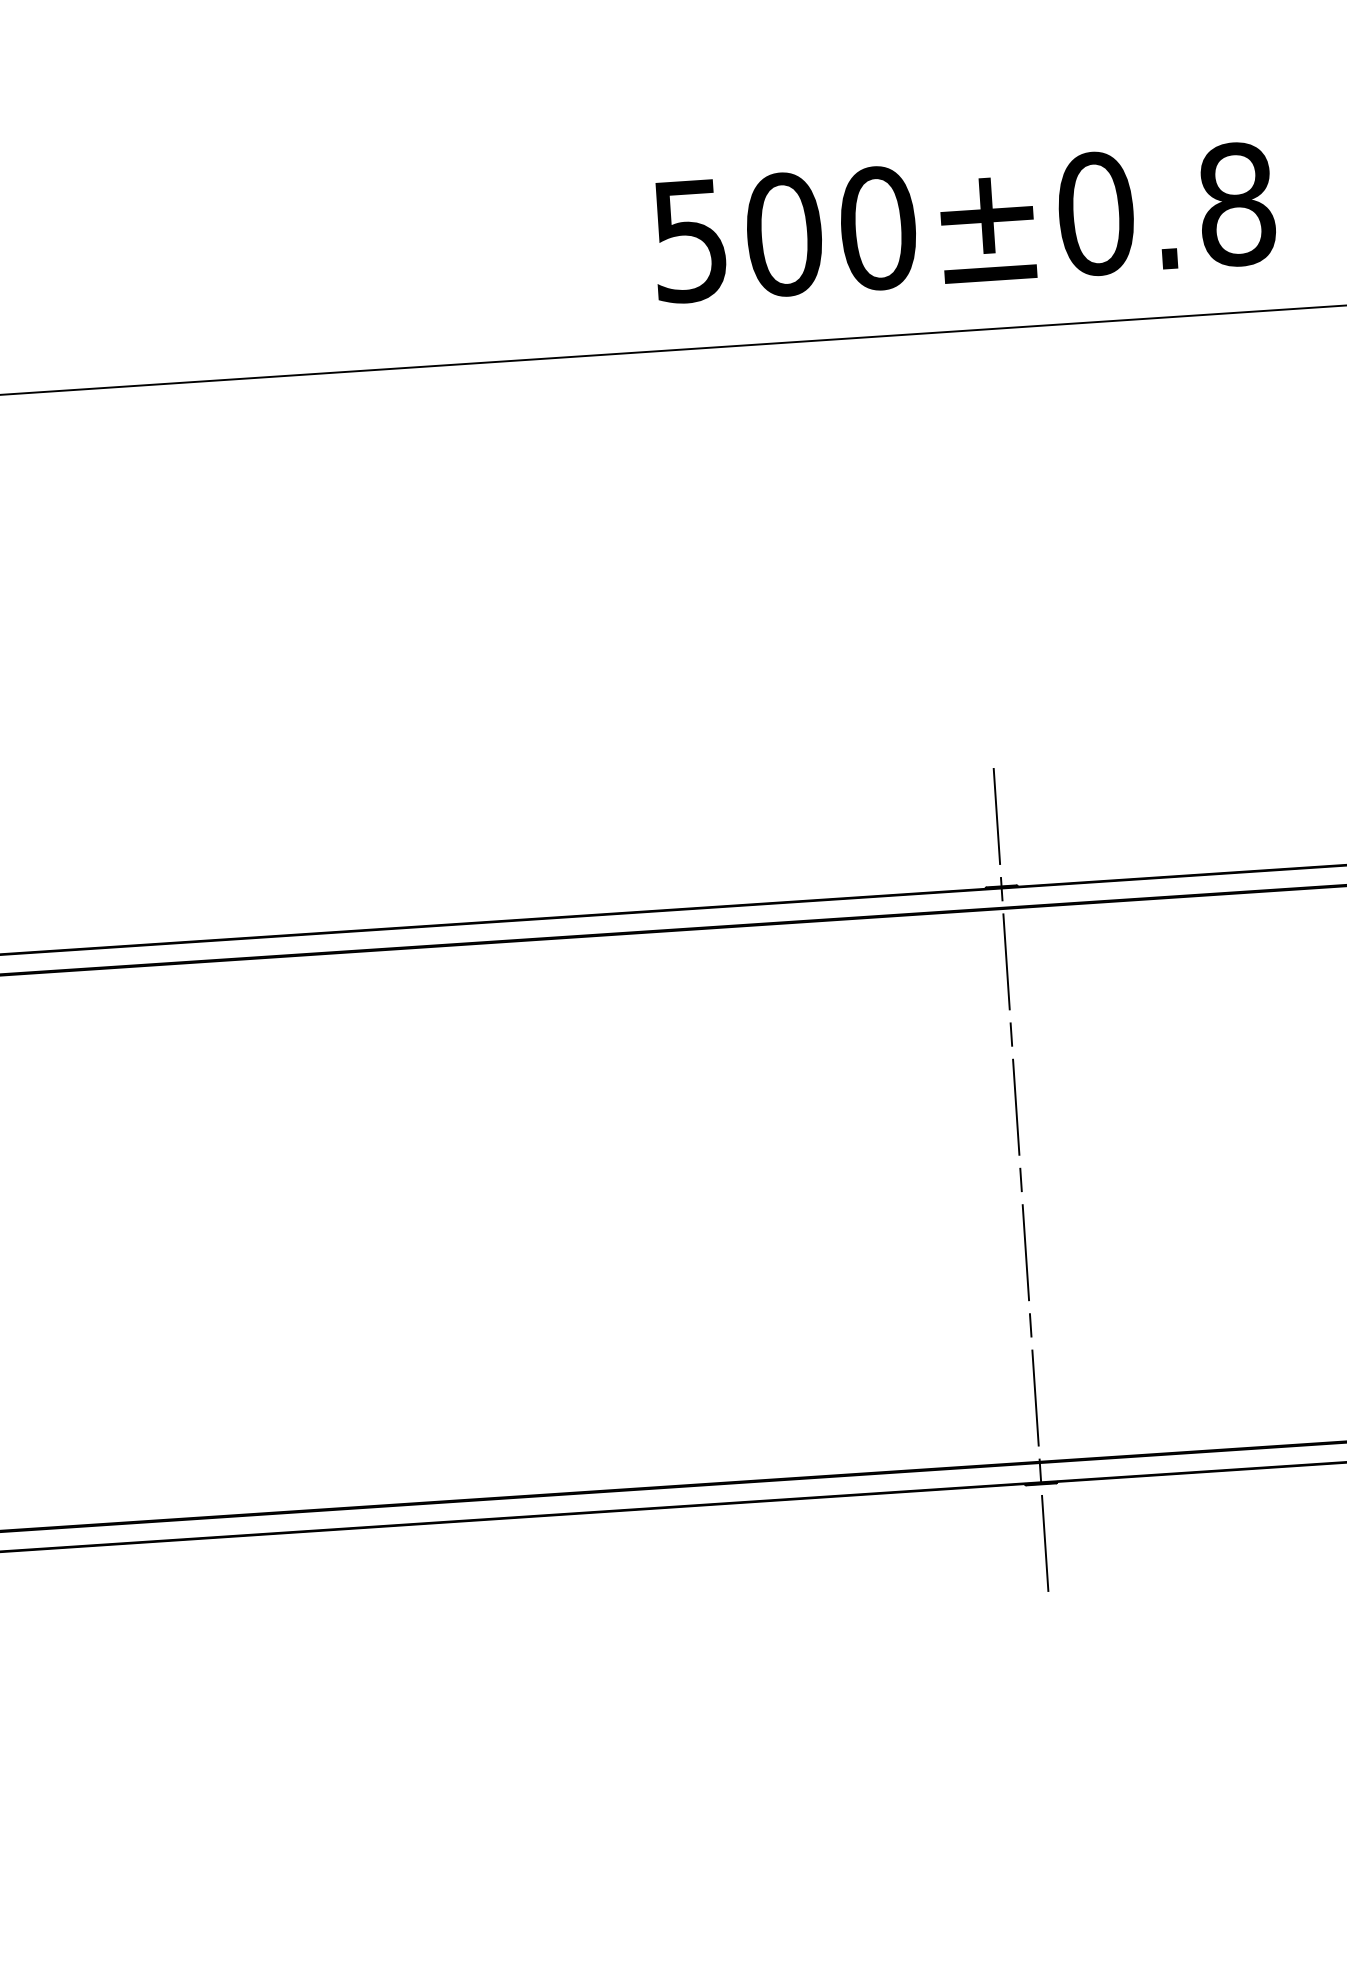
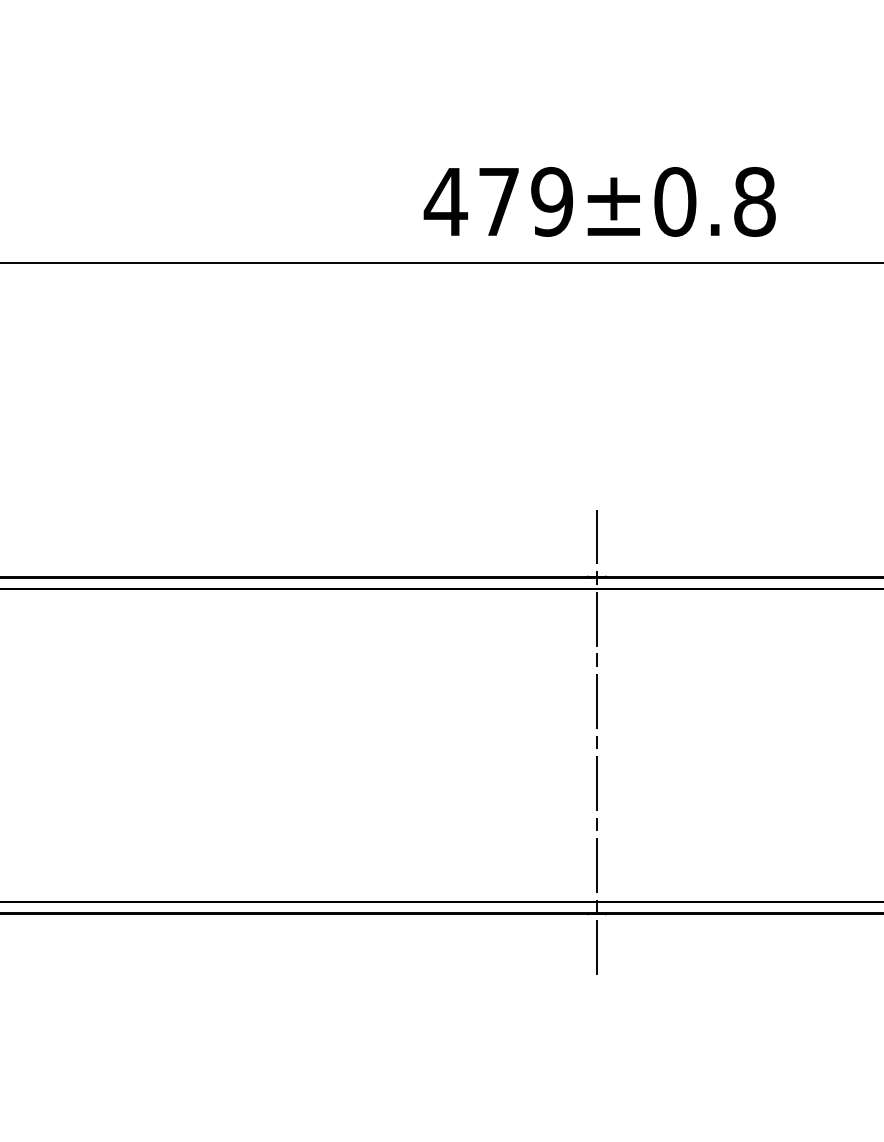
text: (783, 233) -> (498, 201), 500±0.8 -> 479±0.8

